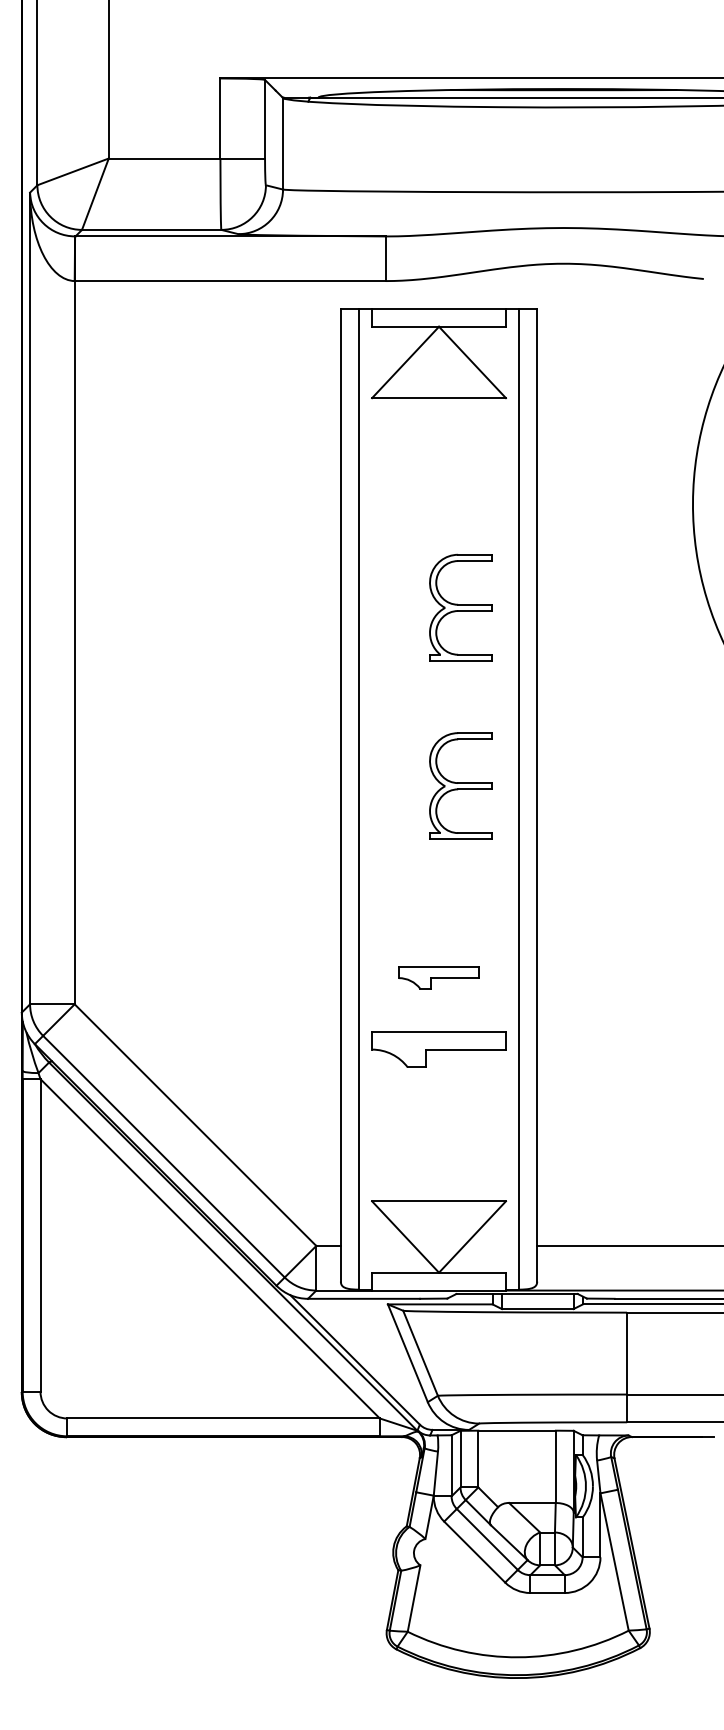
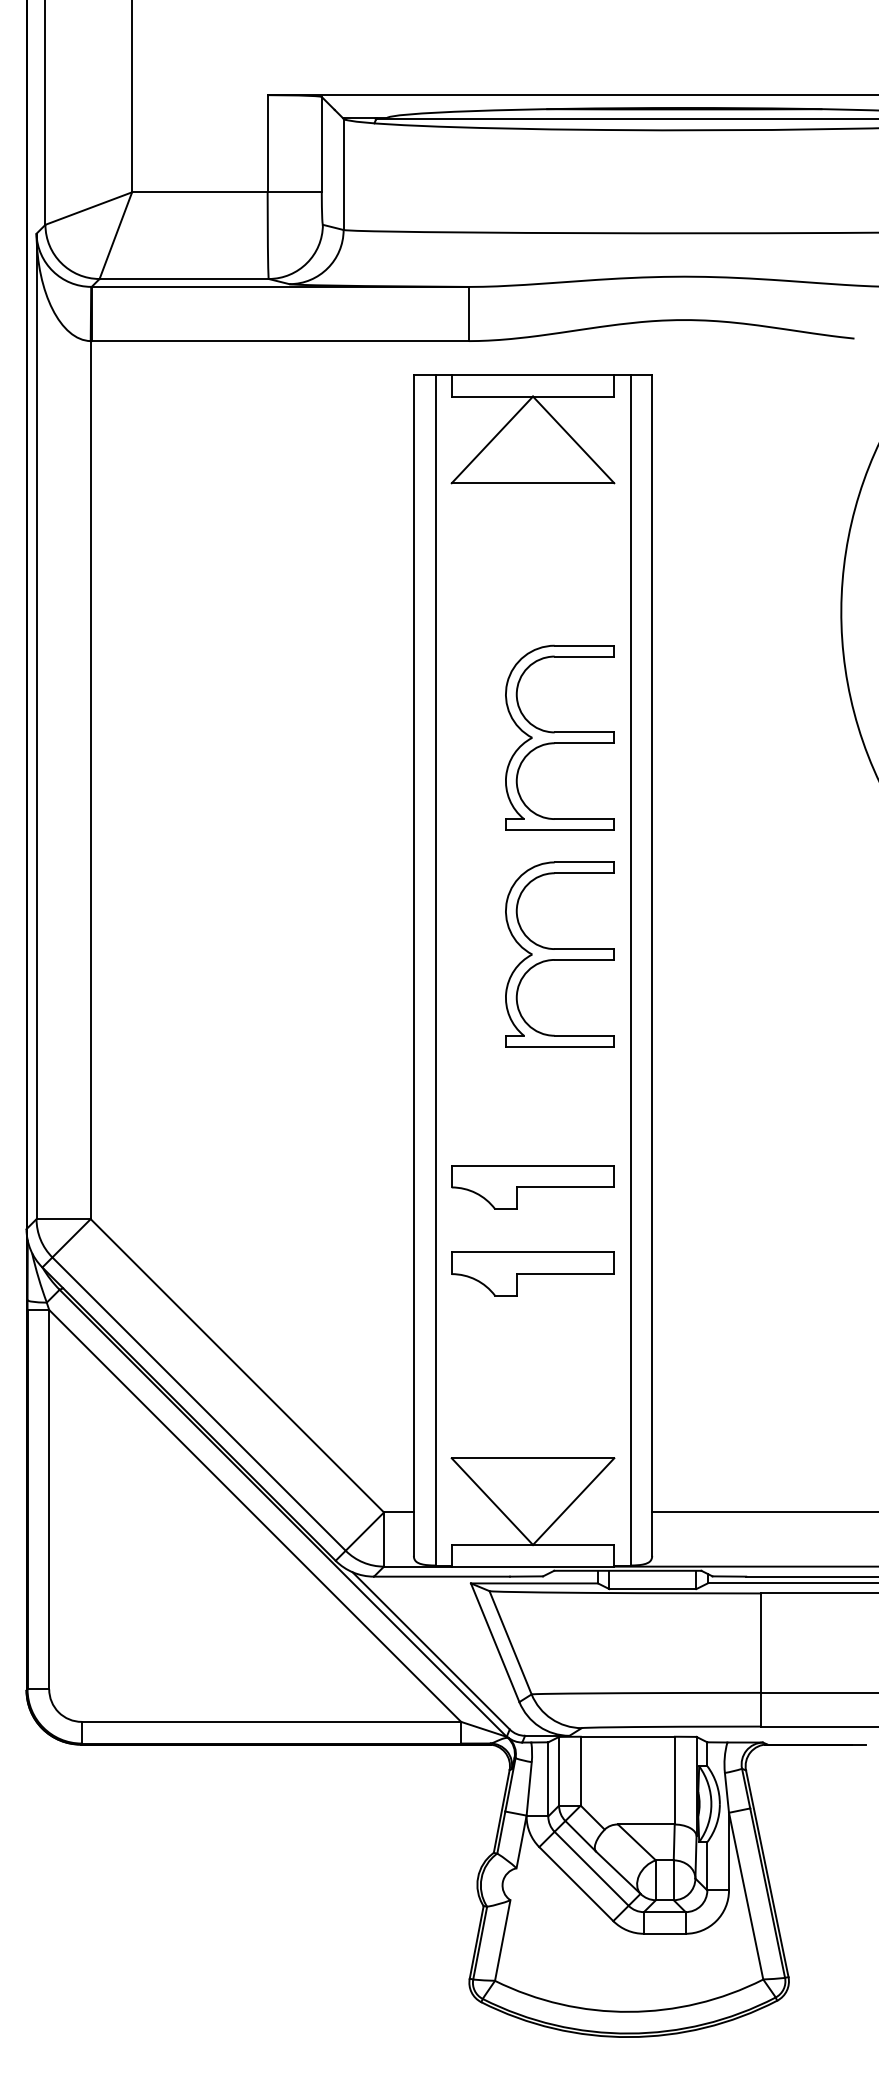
part: (460, 607) -> (559, 737), size x1.43
part: (460, 785) -> (559, 953), size x1.43
part: (438, 977) -> (532, 1186), size x1.67

